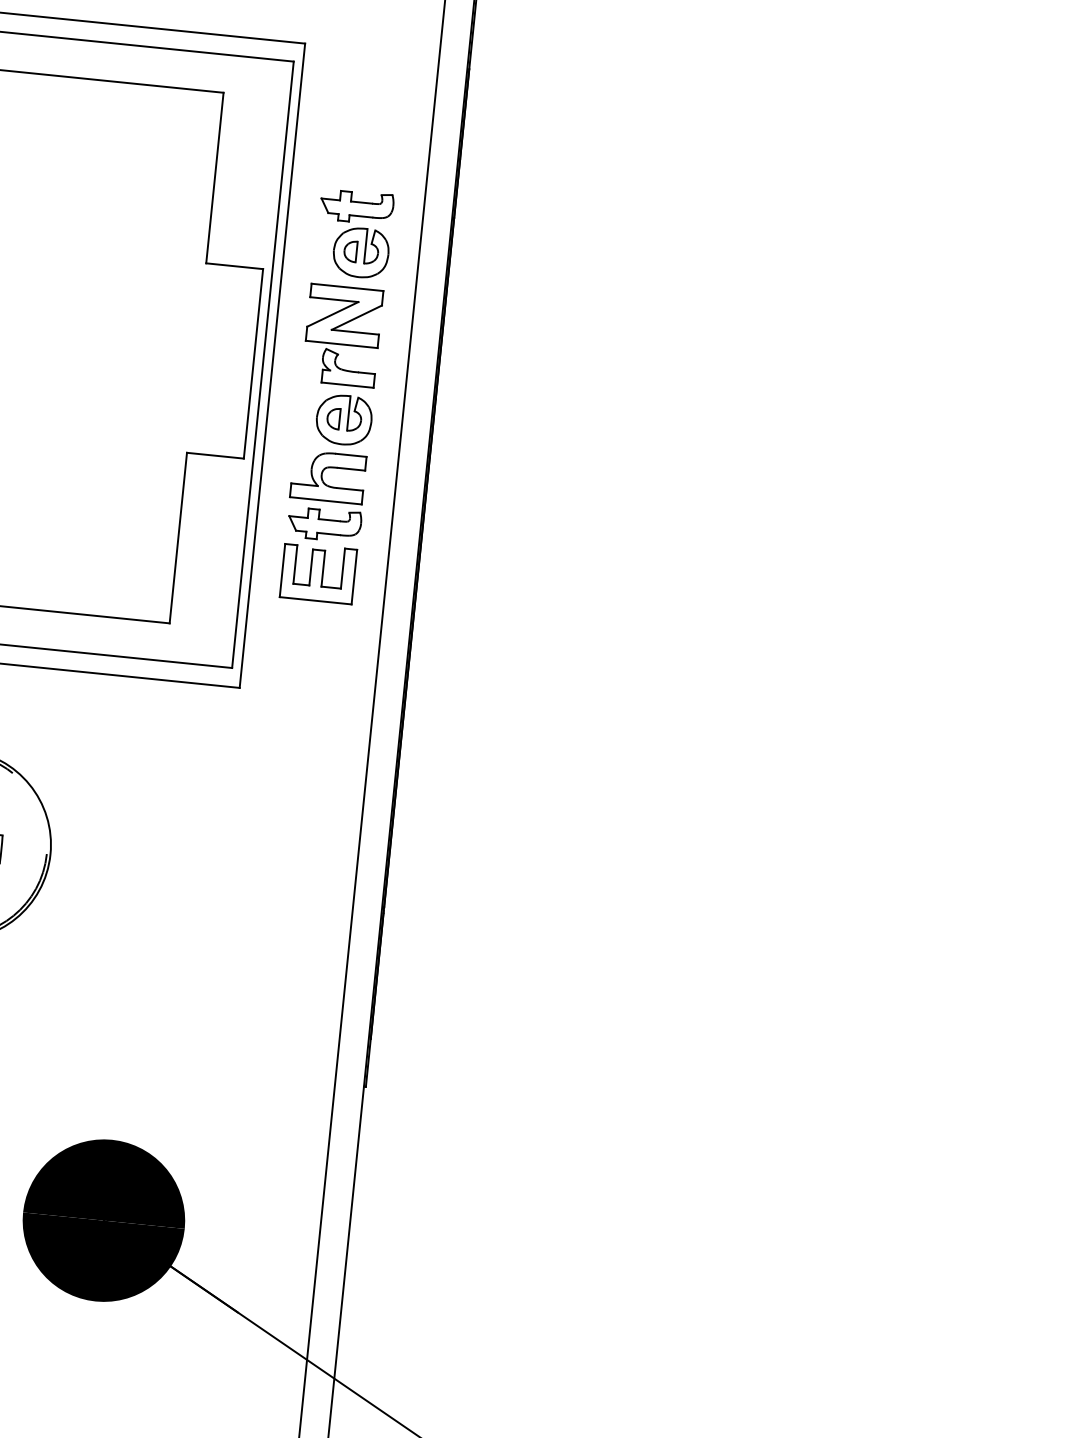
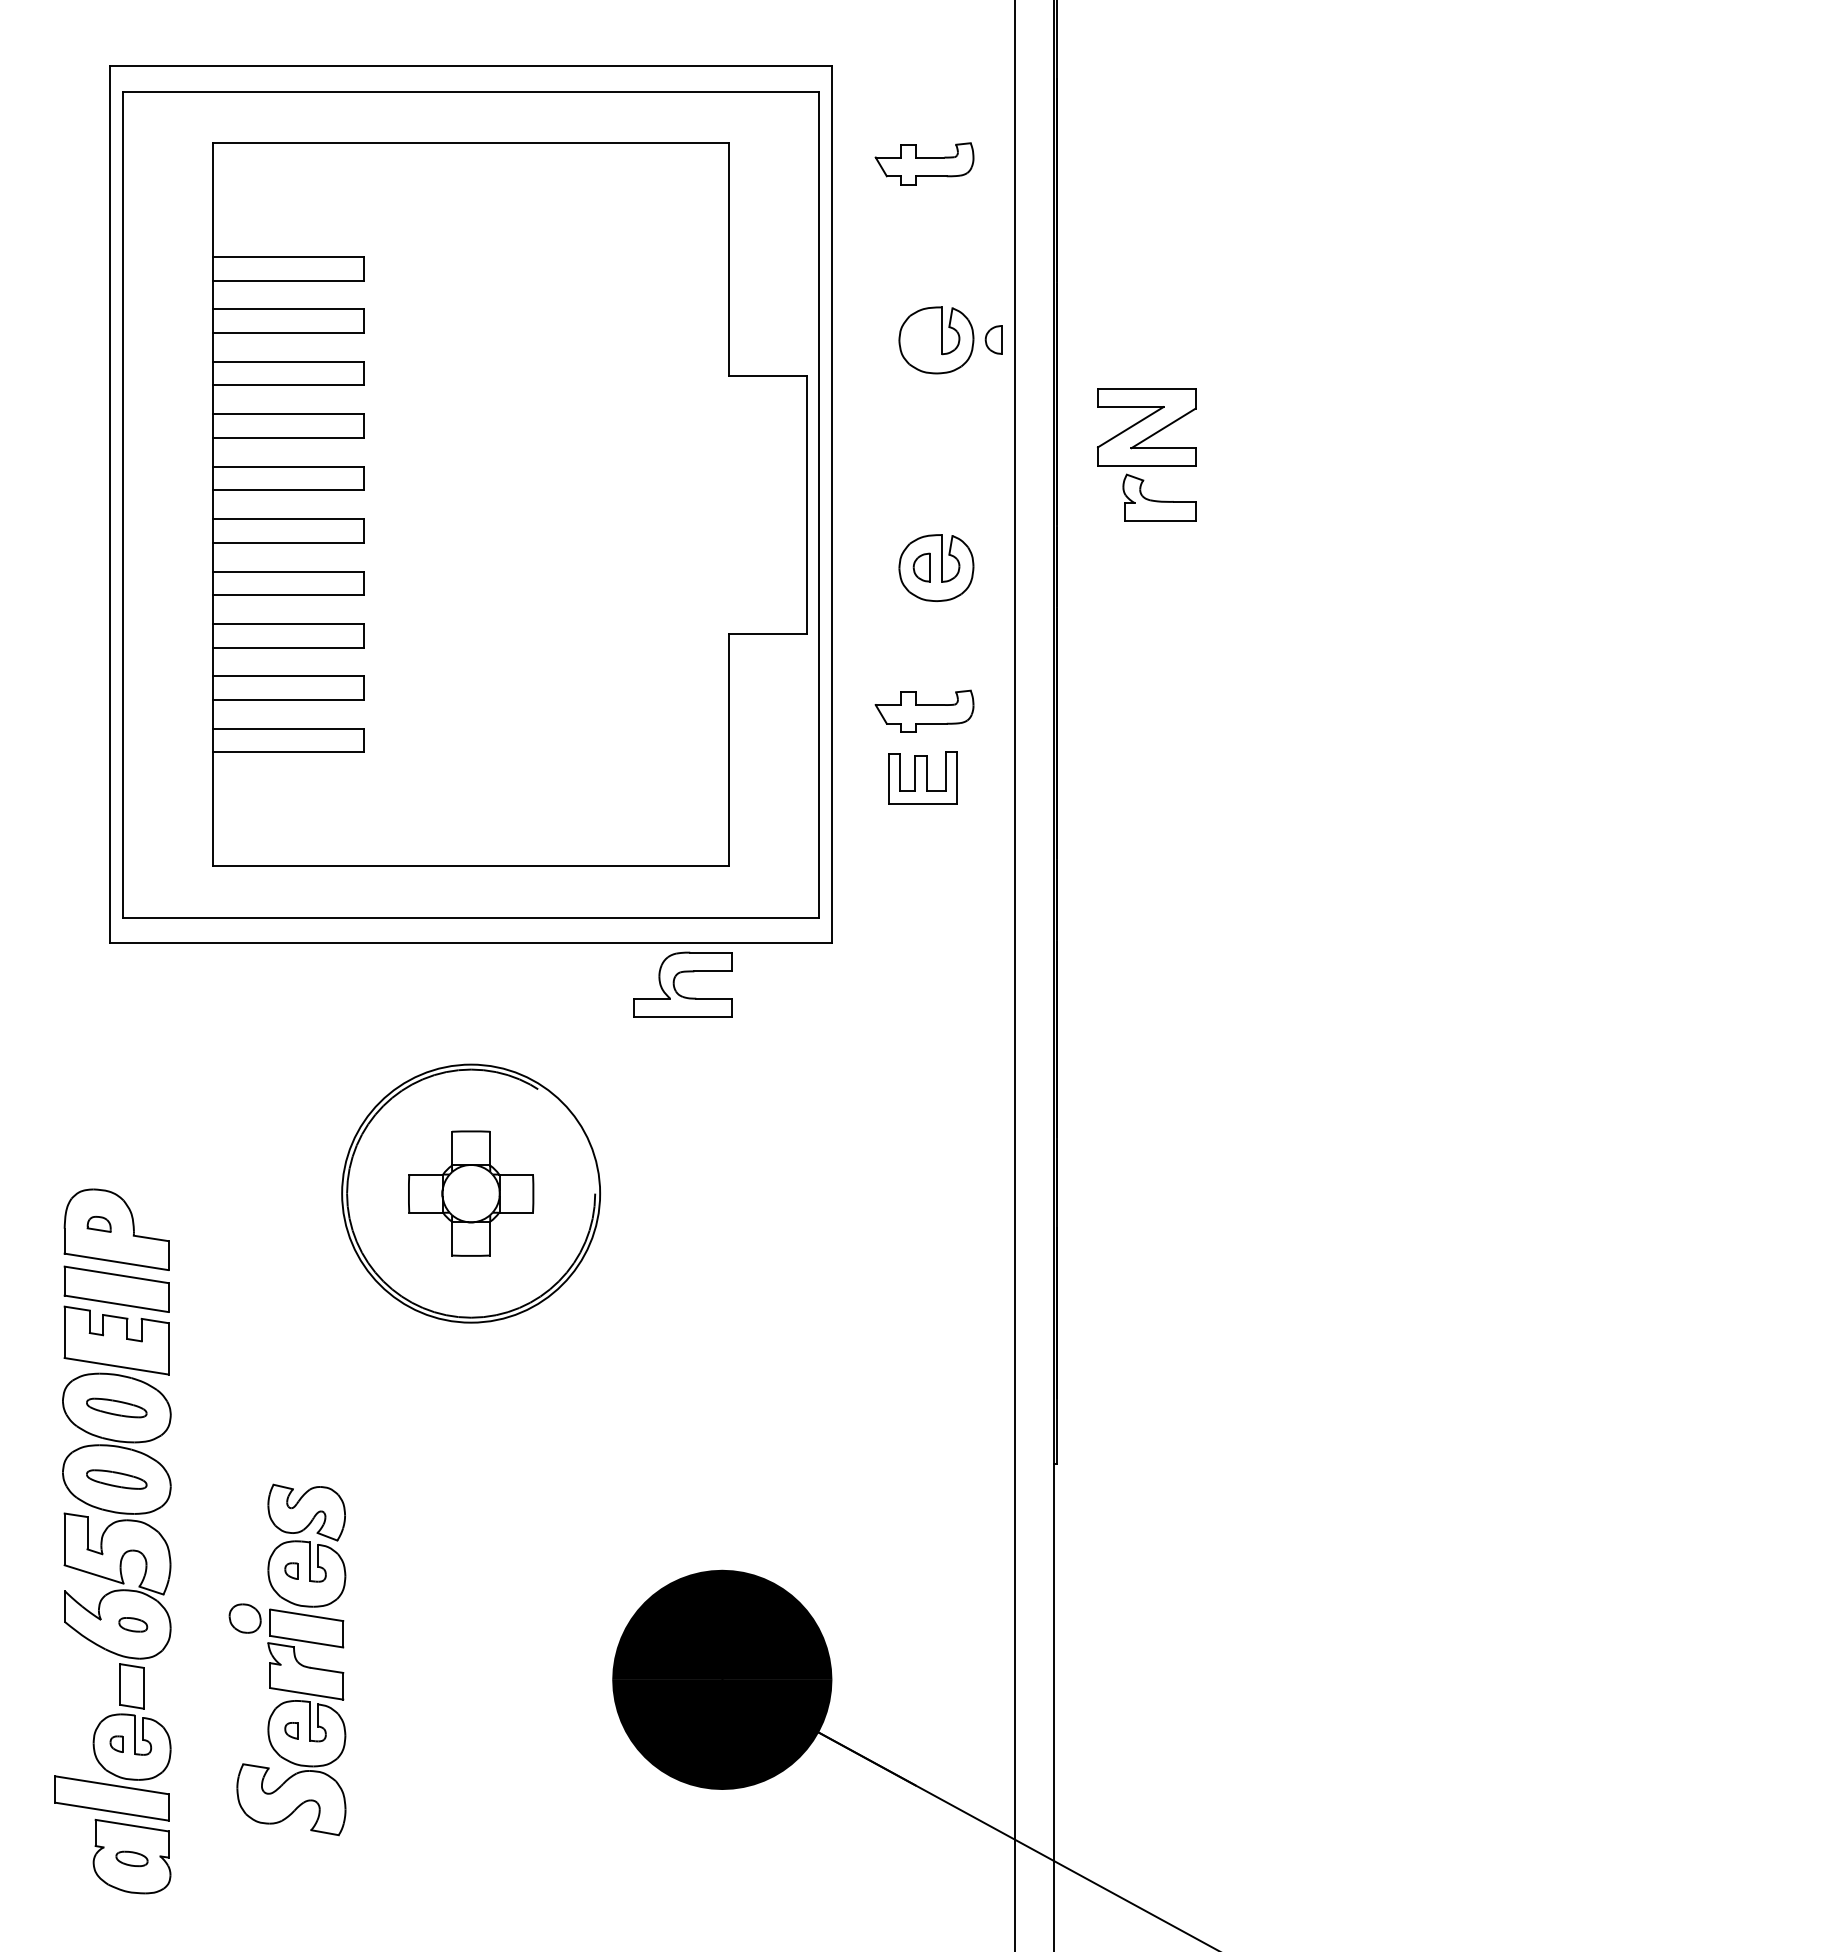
part: (356, 206) -> (924, 163), moved
part: (350, 251) -> (993, 339), moved
part: (342, 335) -> (1146, 454), moved
part: (322, 478) -> (675, 987), moved
part: (318, 573) -> (922, 778), size x0.7

